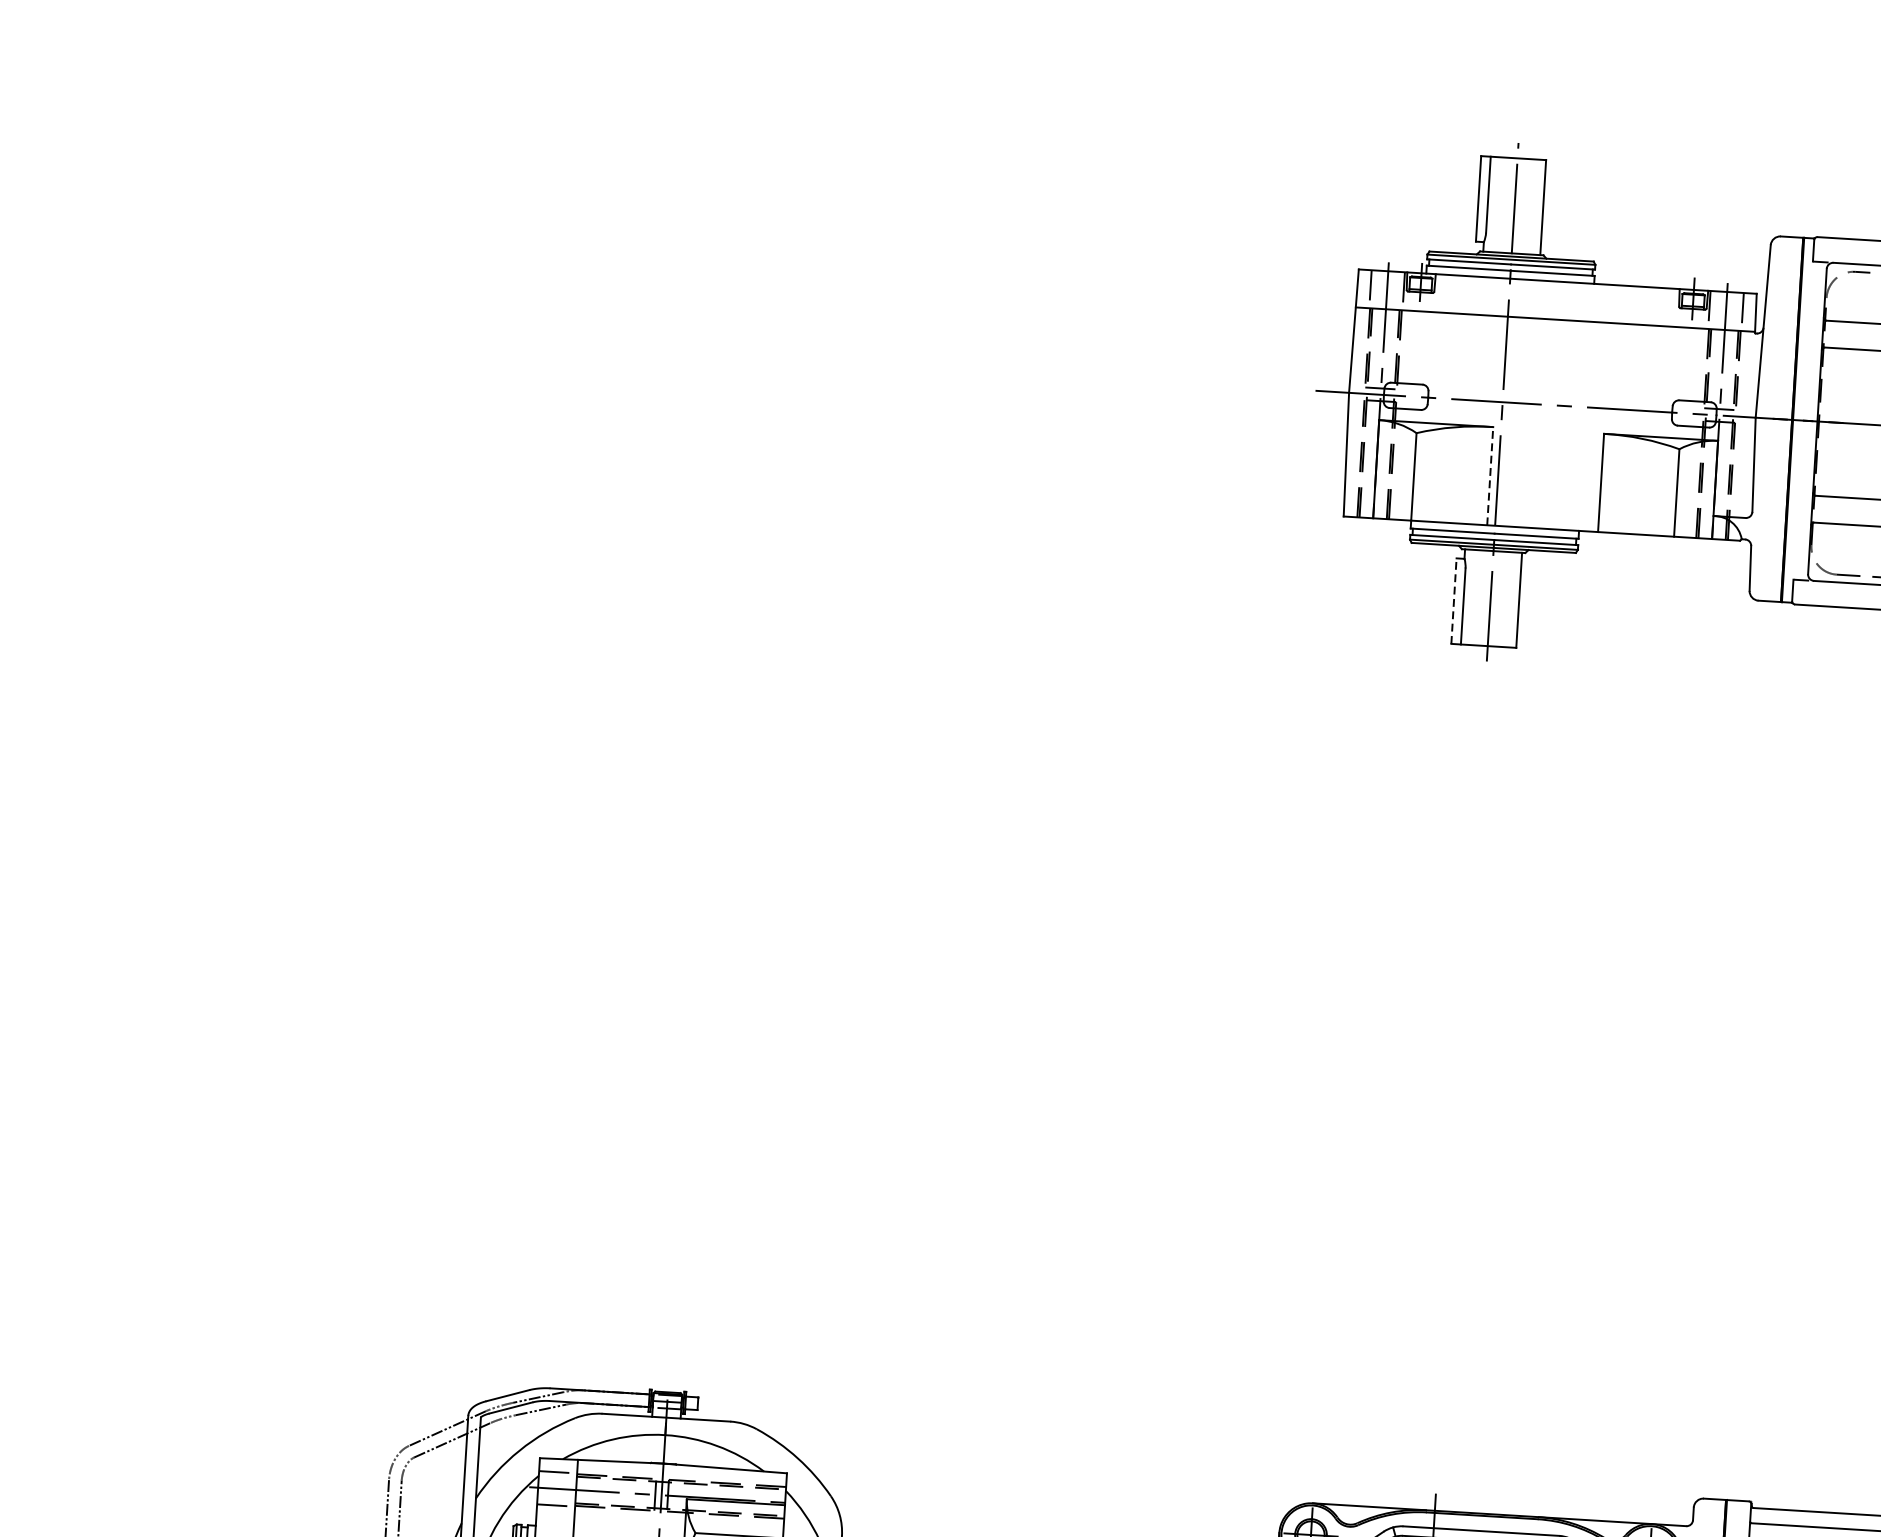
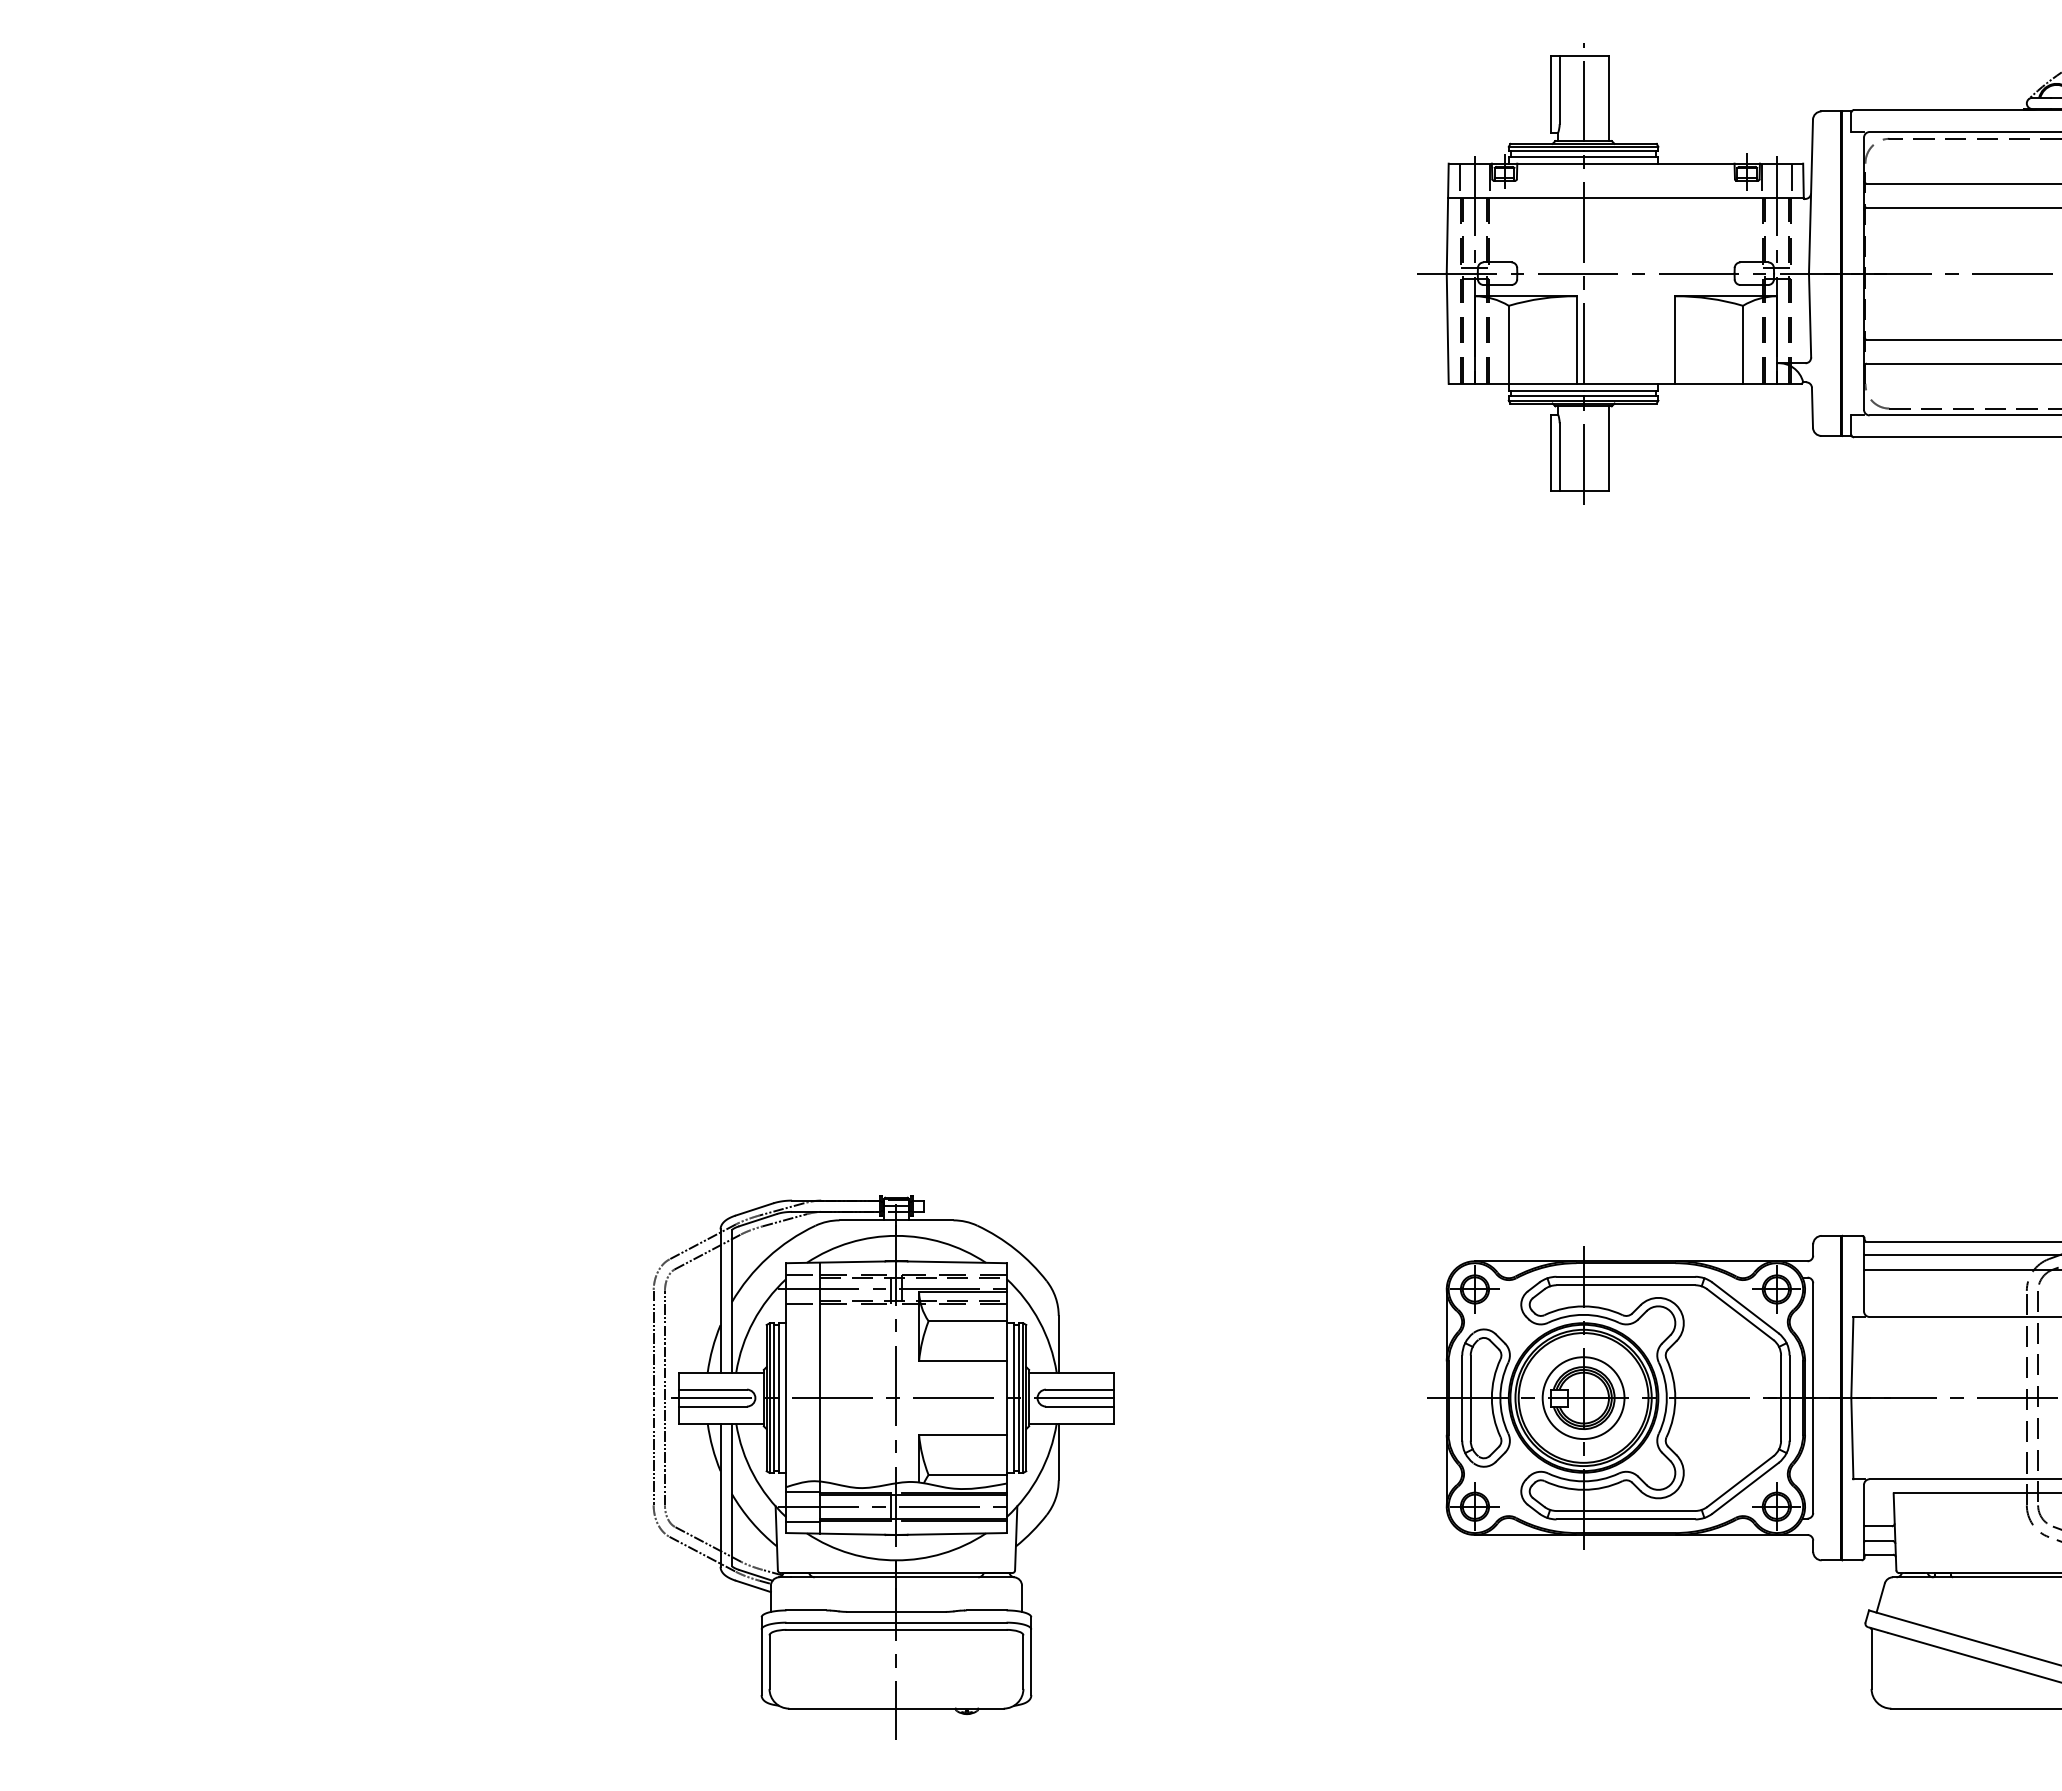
line: (1490, 476) -> (1576, 340), dashed -> solid
line: (1454, 600) -> (1551, 452), dashed -> solid

